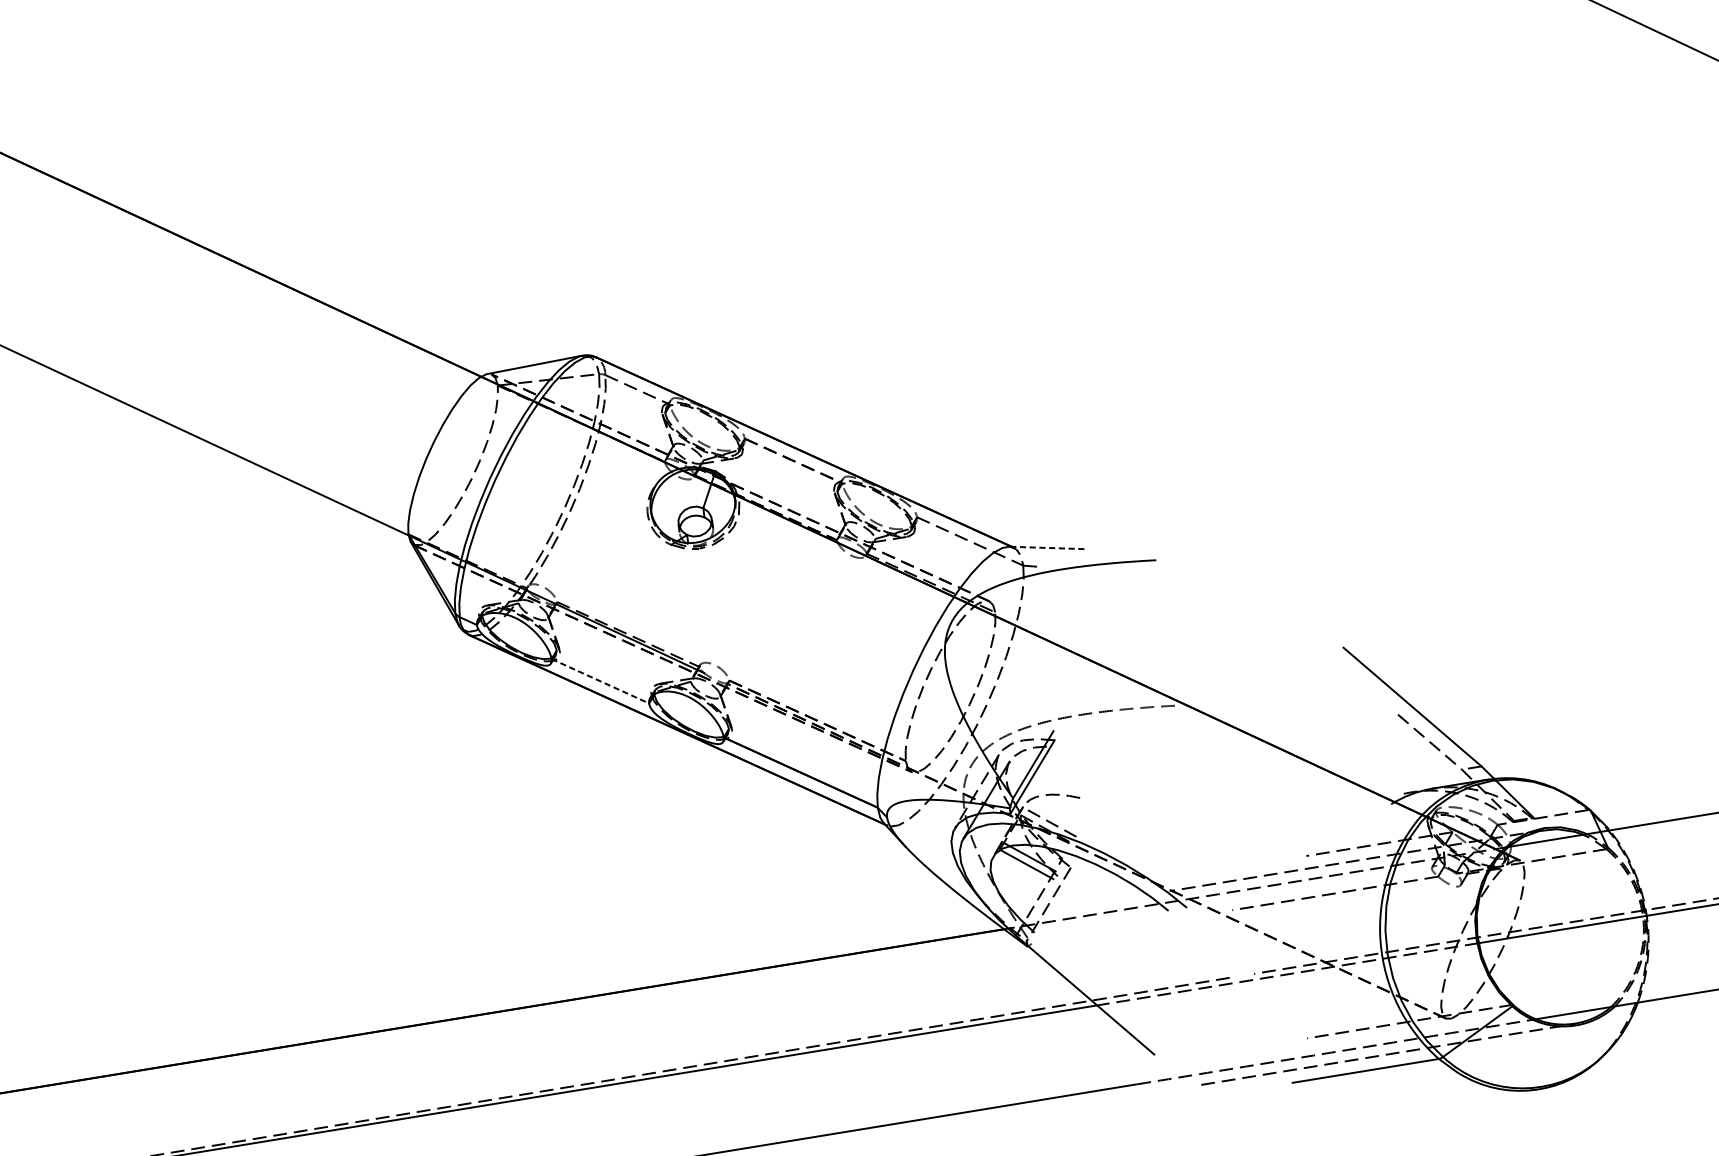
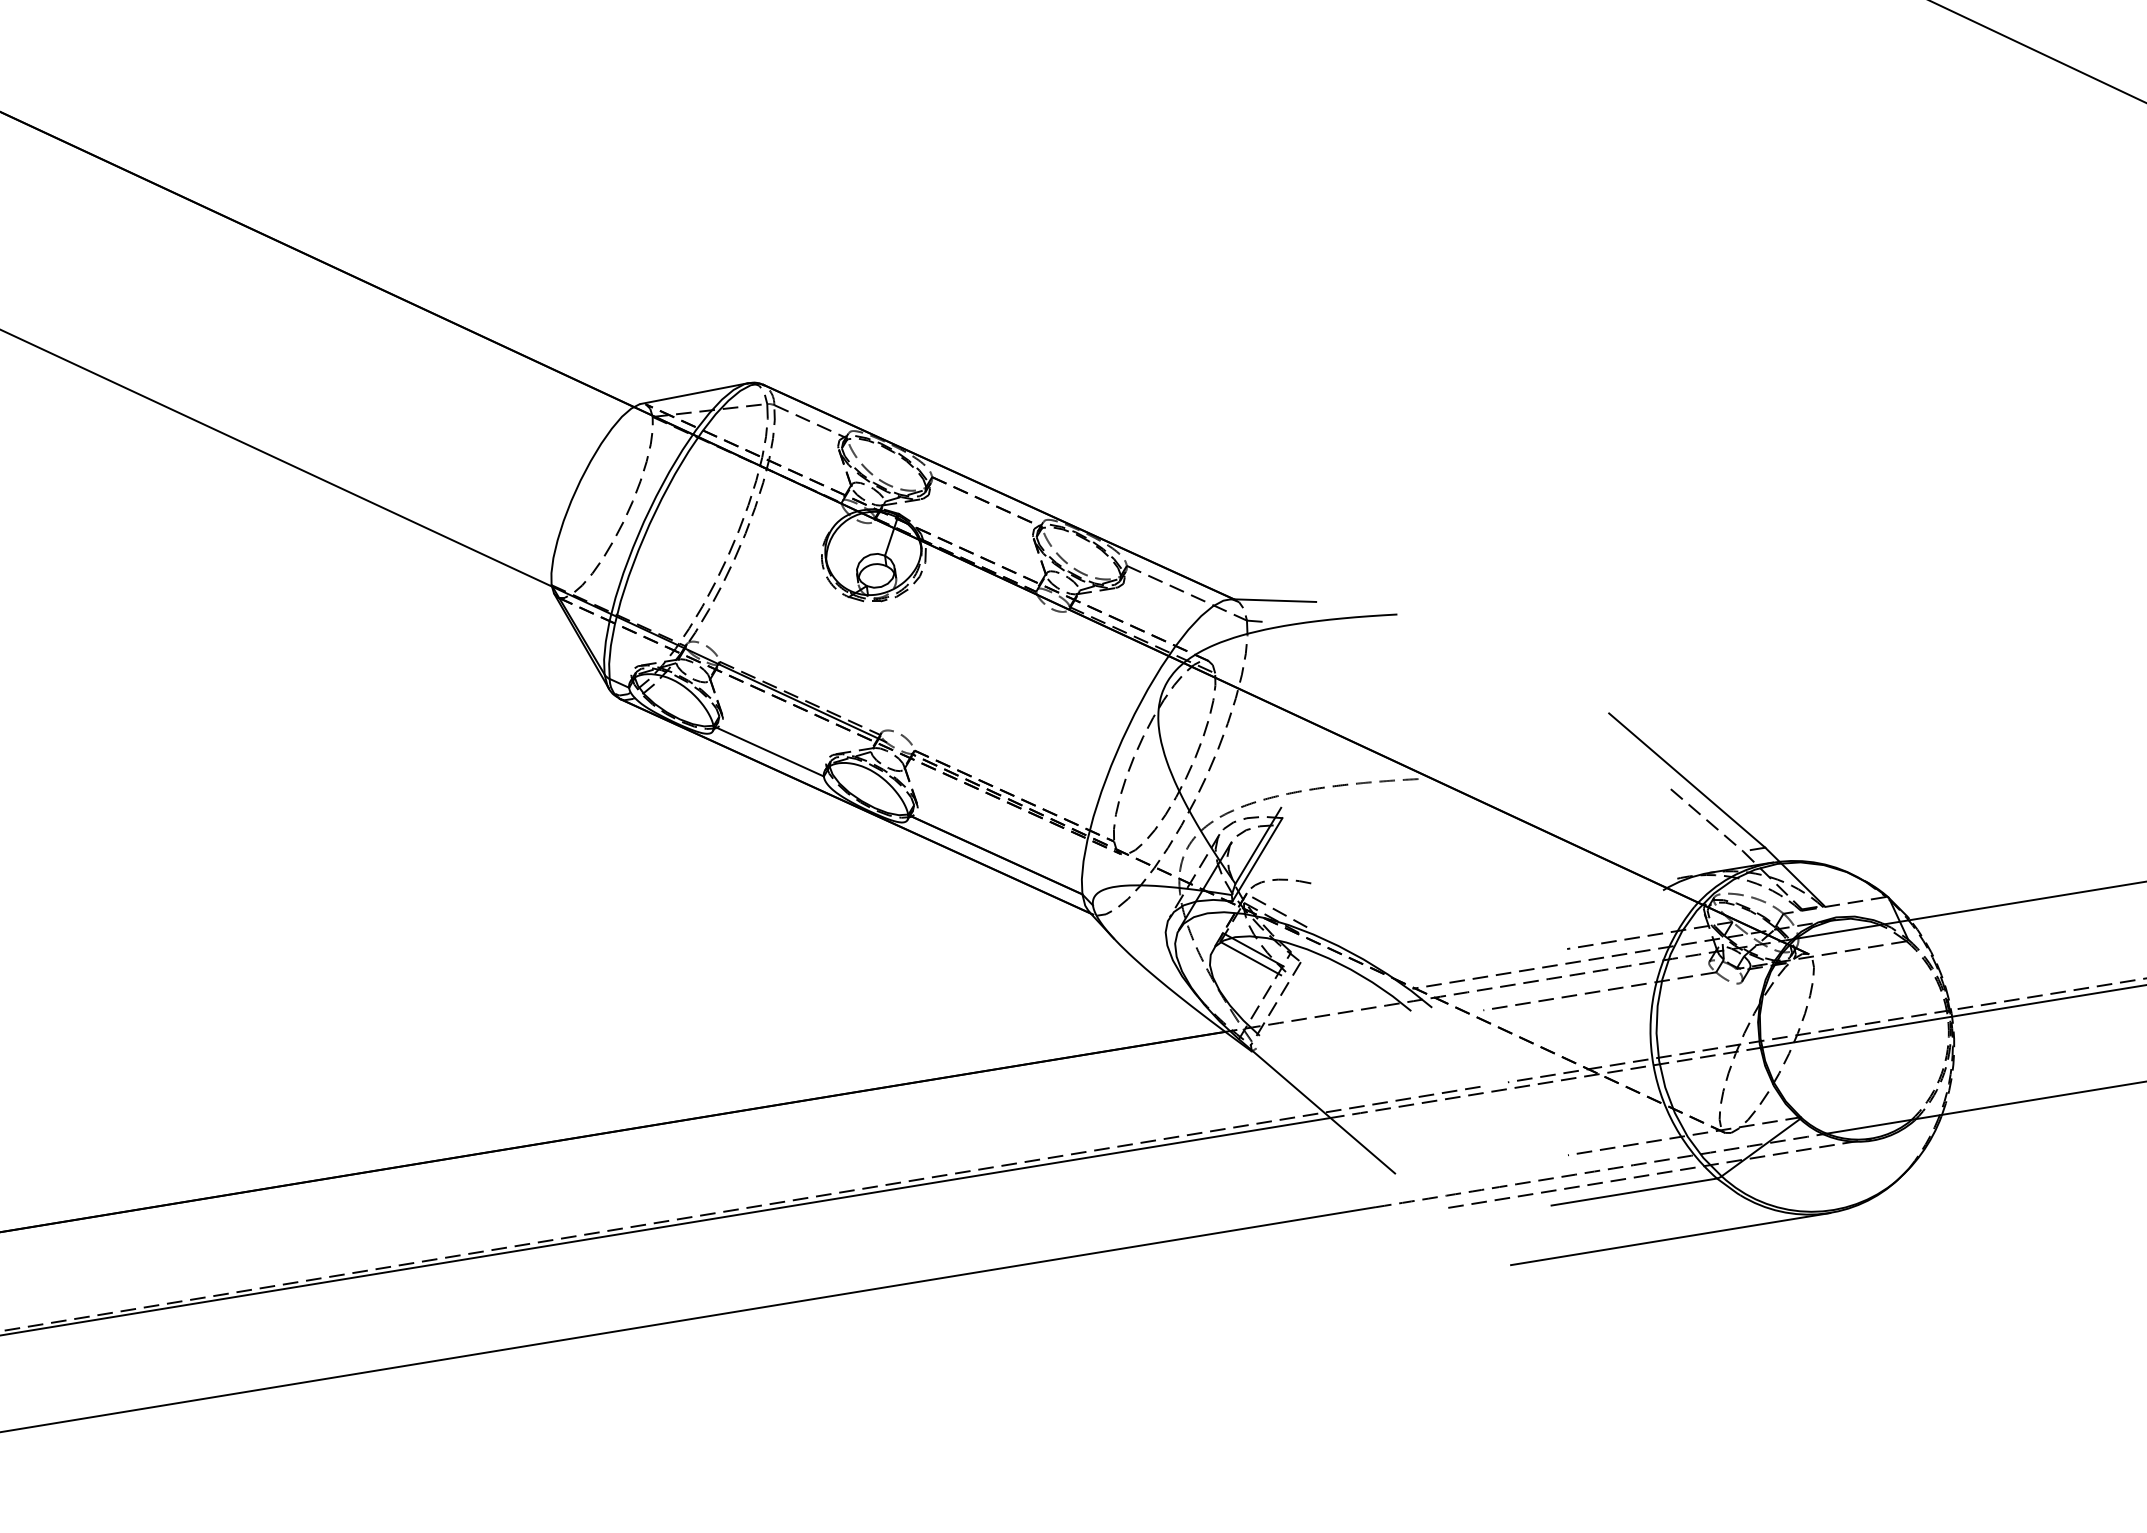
line: (1046, 547) -> (1273, 600), dashed -> solid
line: (600, 681) -> (768, 751), dashed -> solid
line: (1397, 1112) -> (1670, 1239), added

